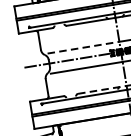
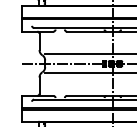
line: (83, 47) -> (78, 54), dashed -> solid
line: (101, 89) -> (89, 95), dashed -> solid

